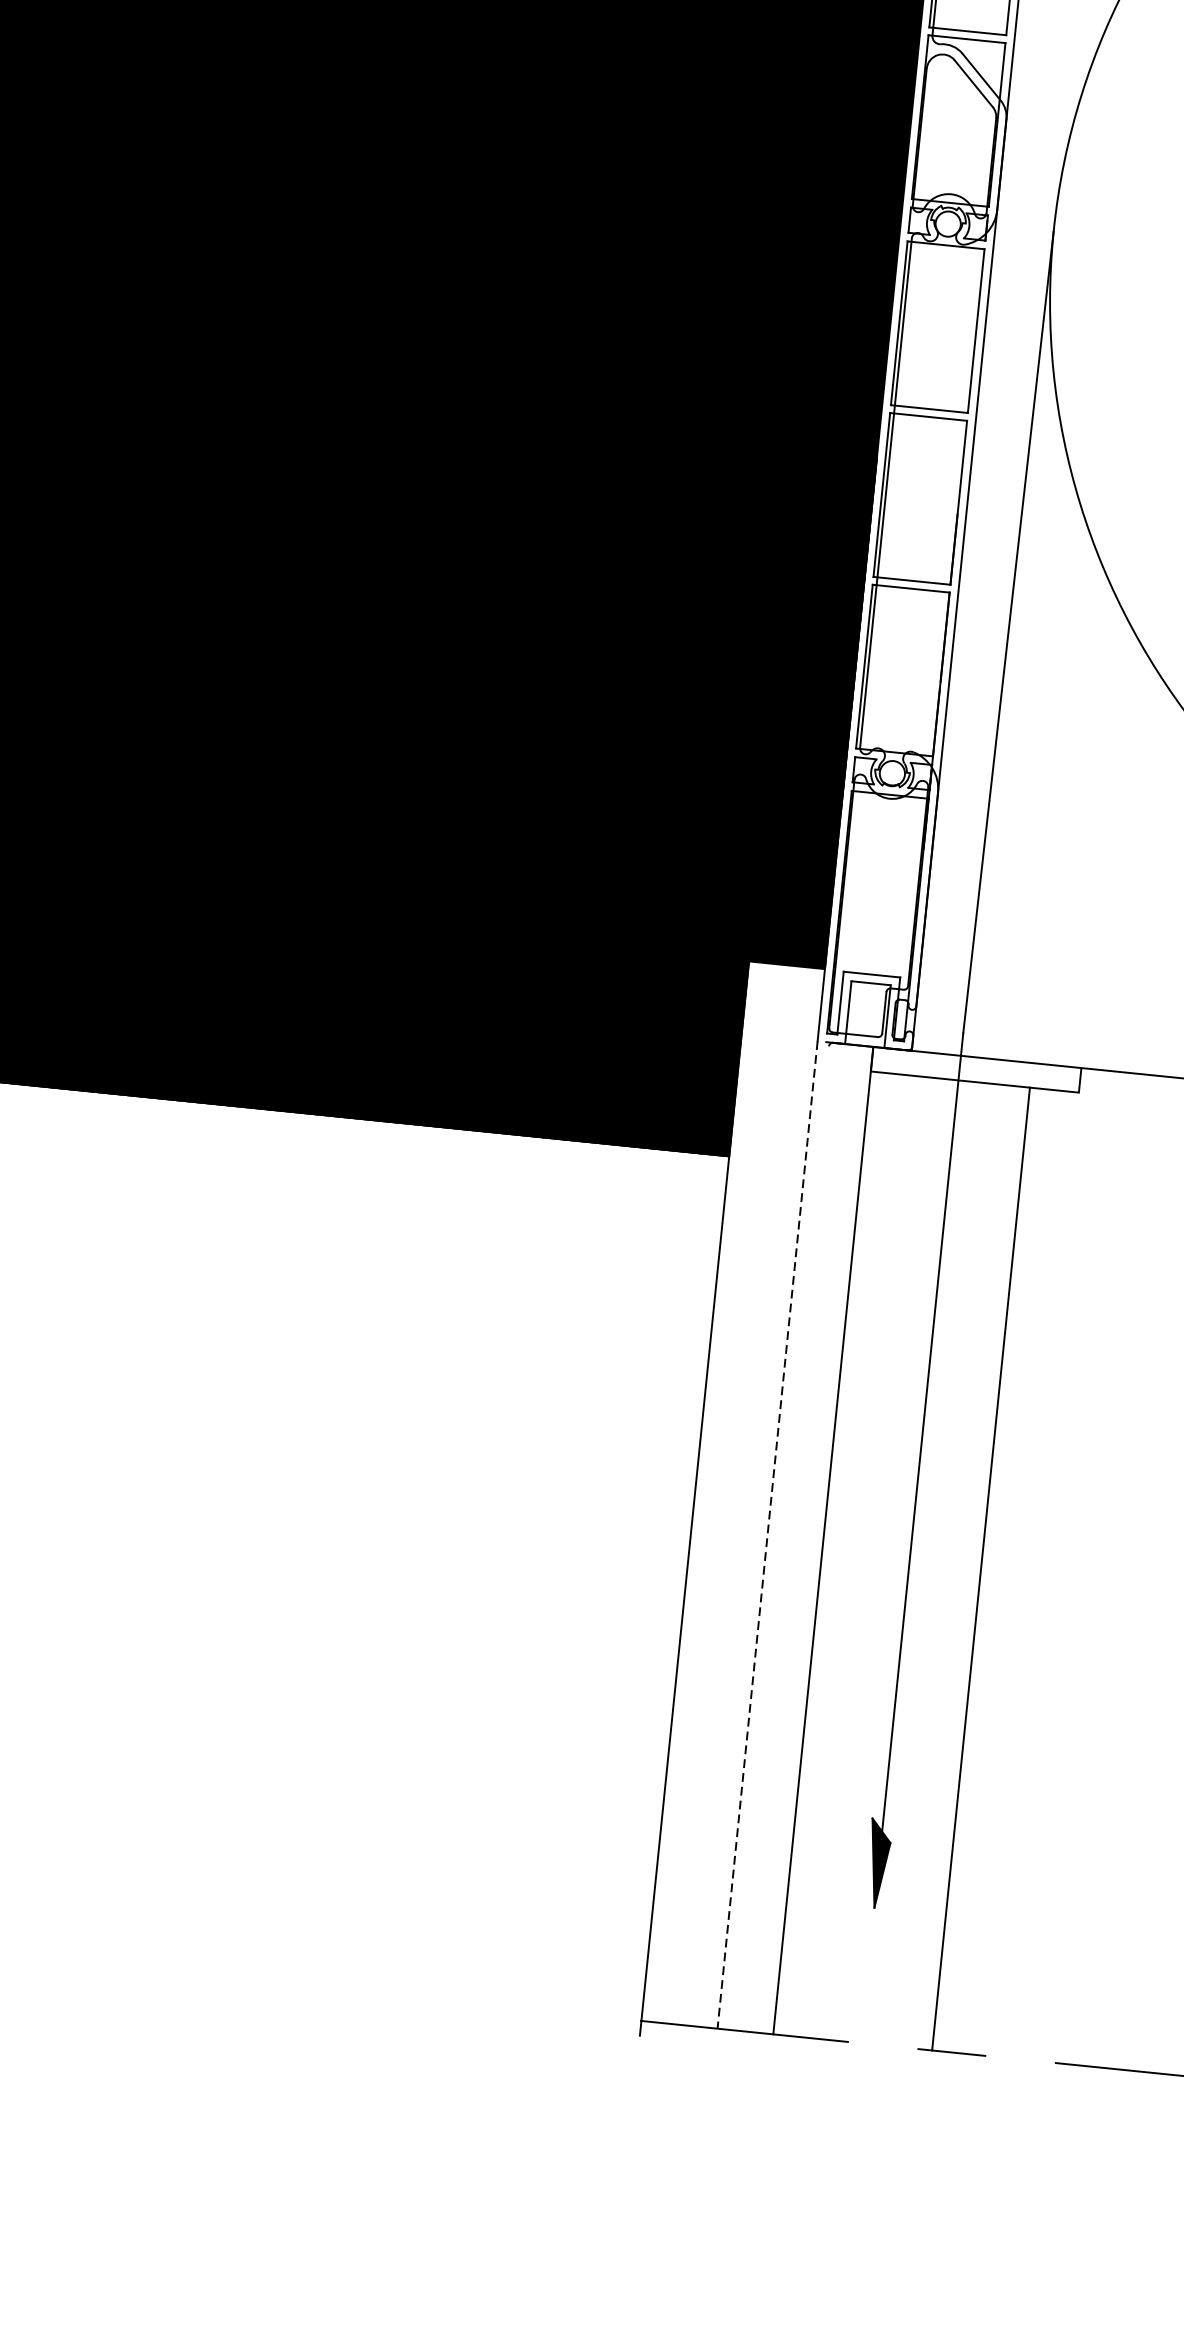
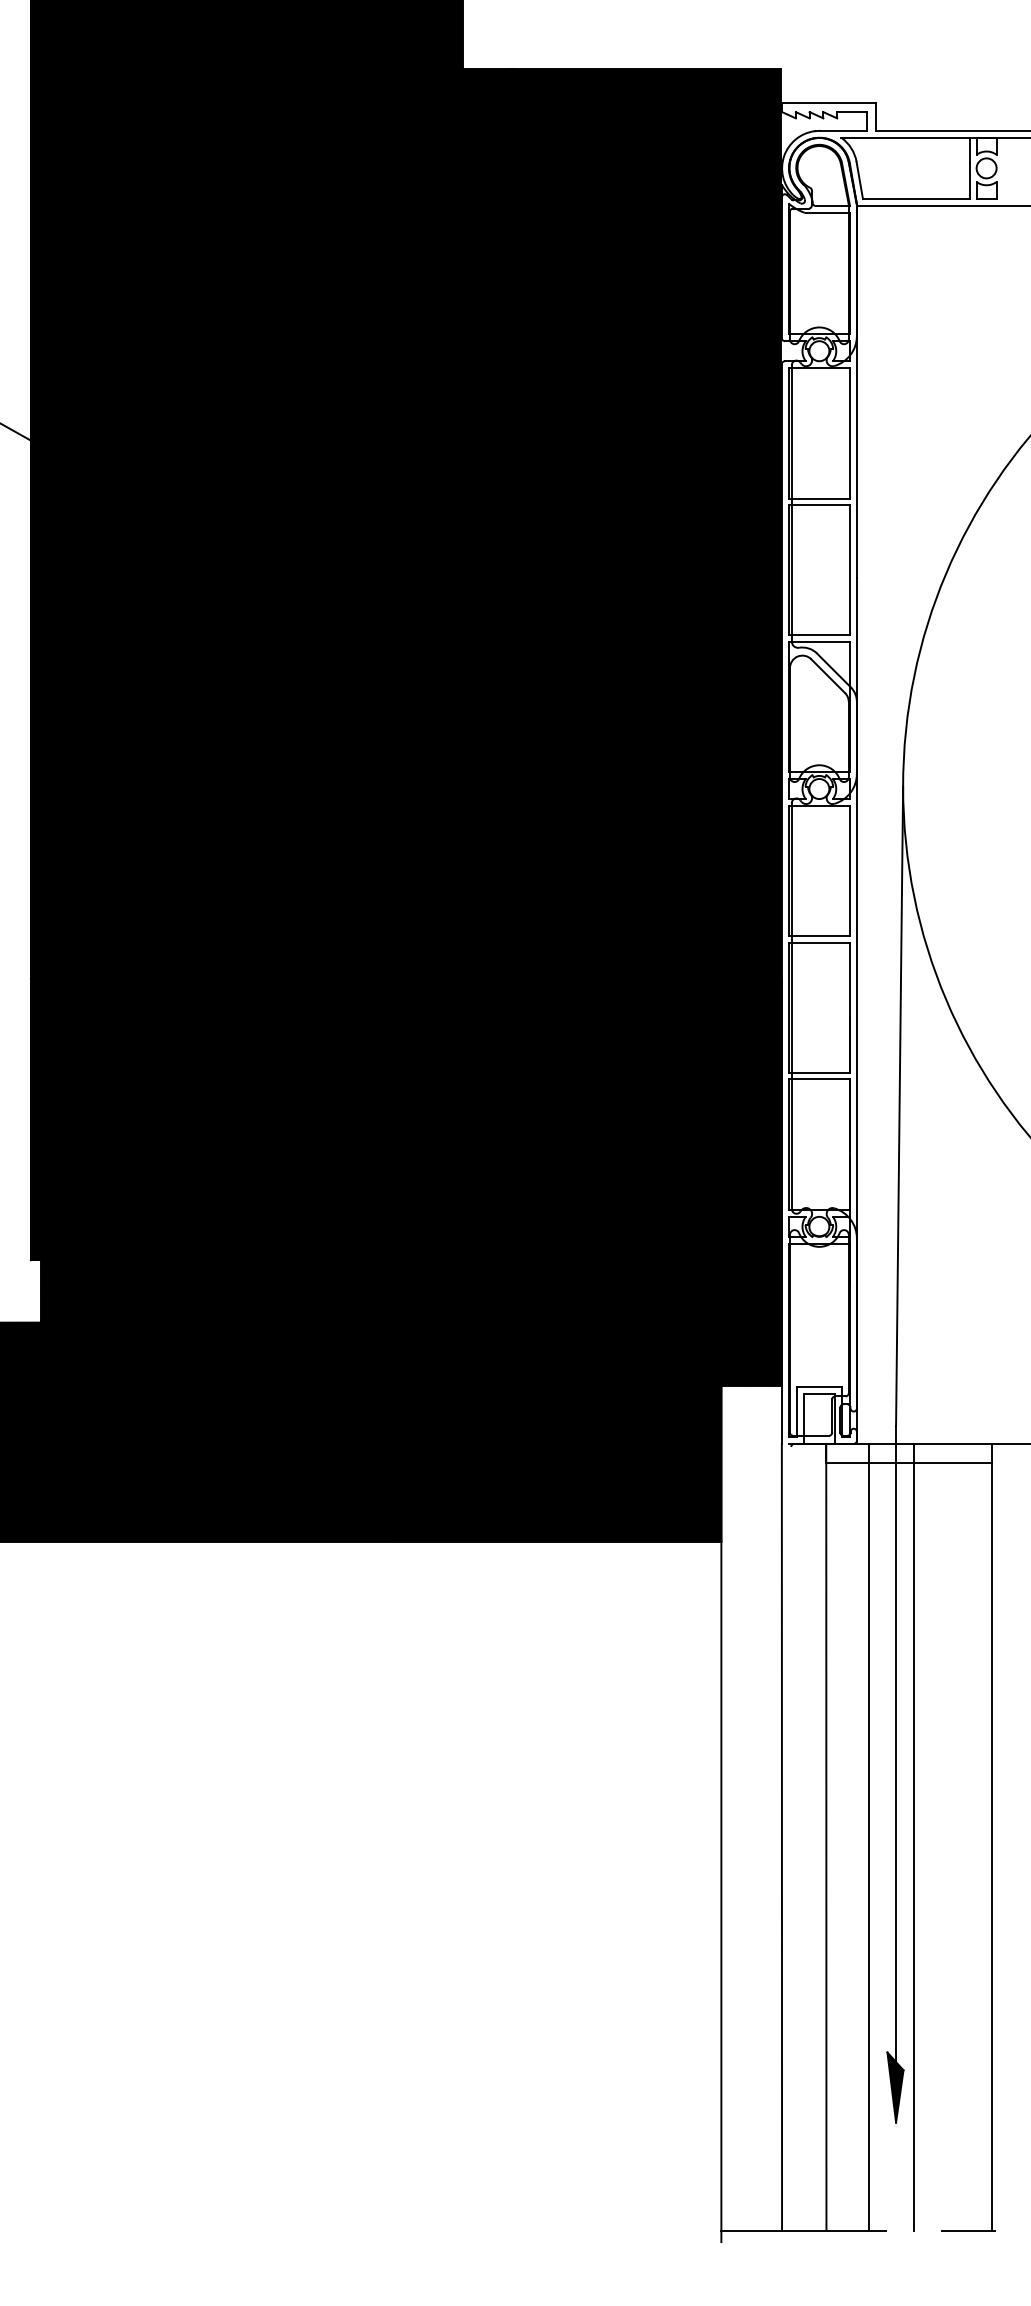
line: (766, 1535) -> (781, 1837), dashed -> solid
line: (877, 1545) -> (869, 1836), added
line: (932, 1550) -> (913, 1836), added
line: (981, 1568) -> (992, 1846), moved

